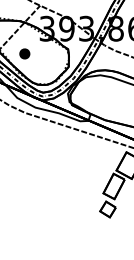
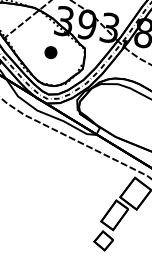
part: (24, 53) -> (50, 52), moved

